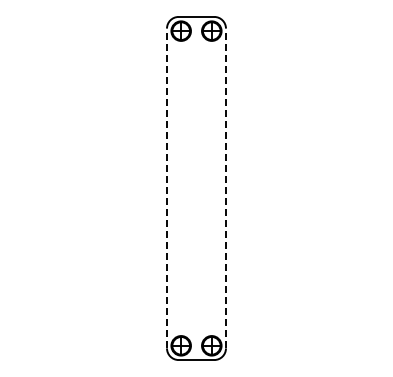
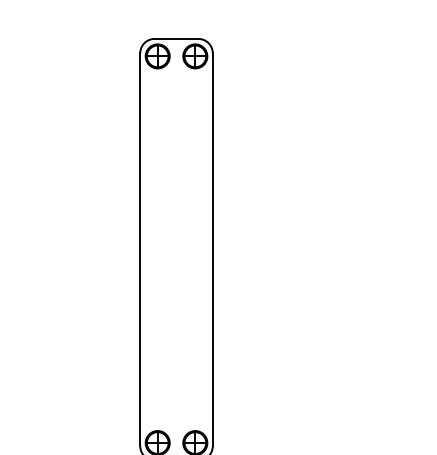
line: (167, 188) -> (140, 249), dashed -> solid
line: (225, 188) -> (212, 249), dashed -> solid

